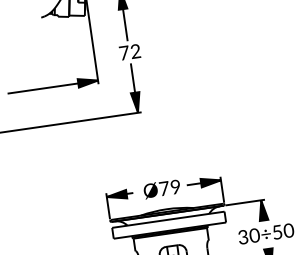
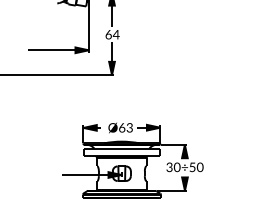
text: (129, 51) -> (112, 34), 72 -> 64
text: (169, 187) -> (125, 127), Ø79 -> Ø63

